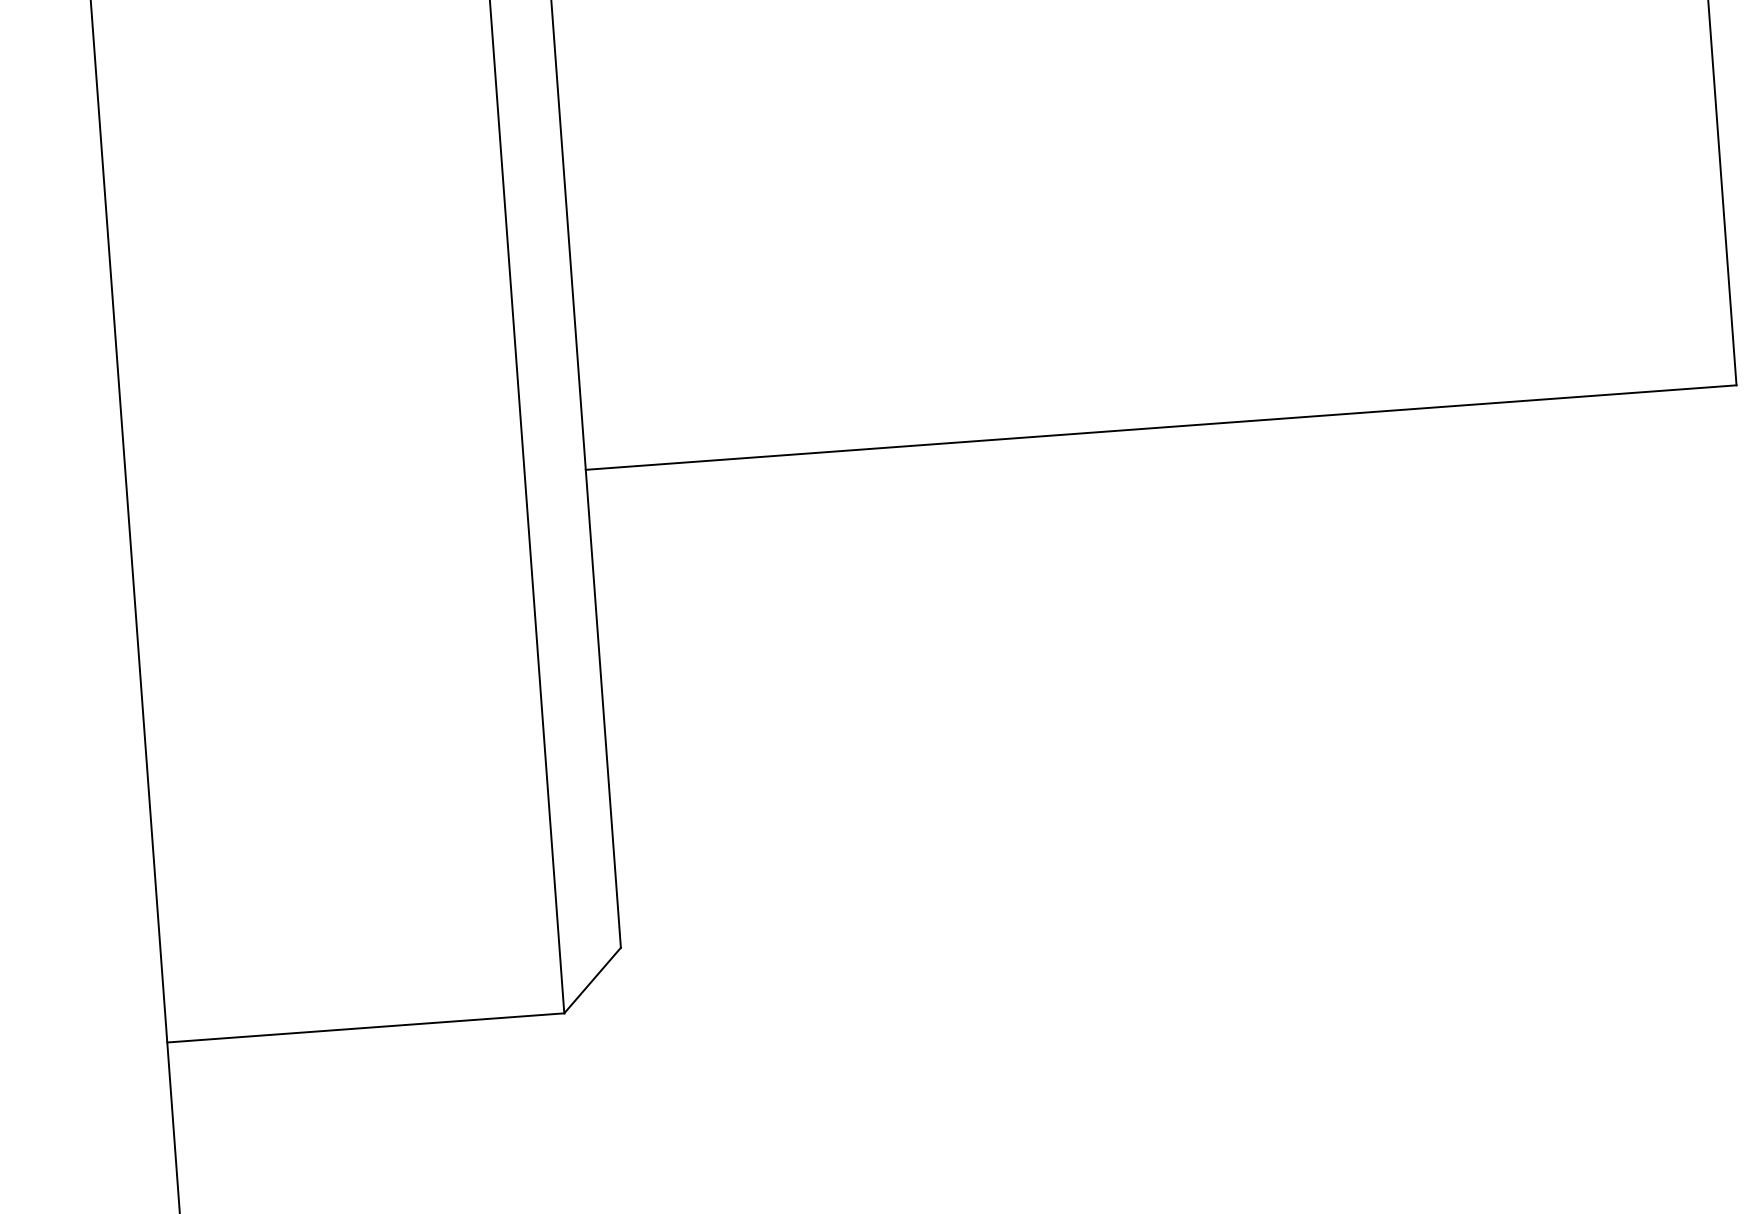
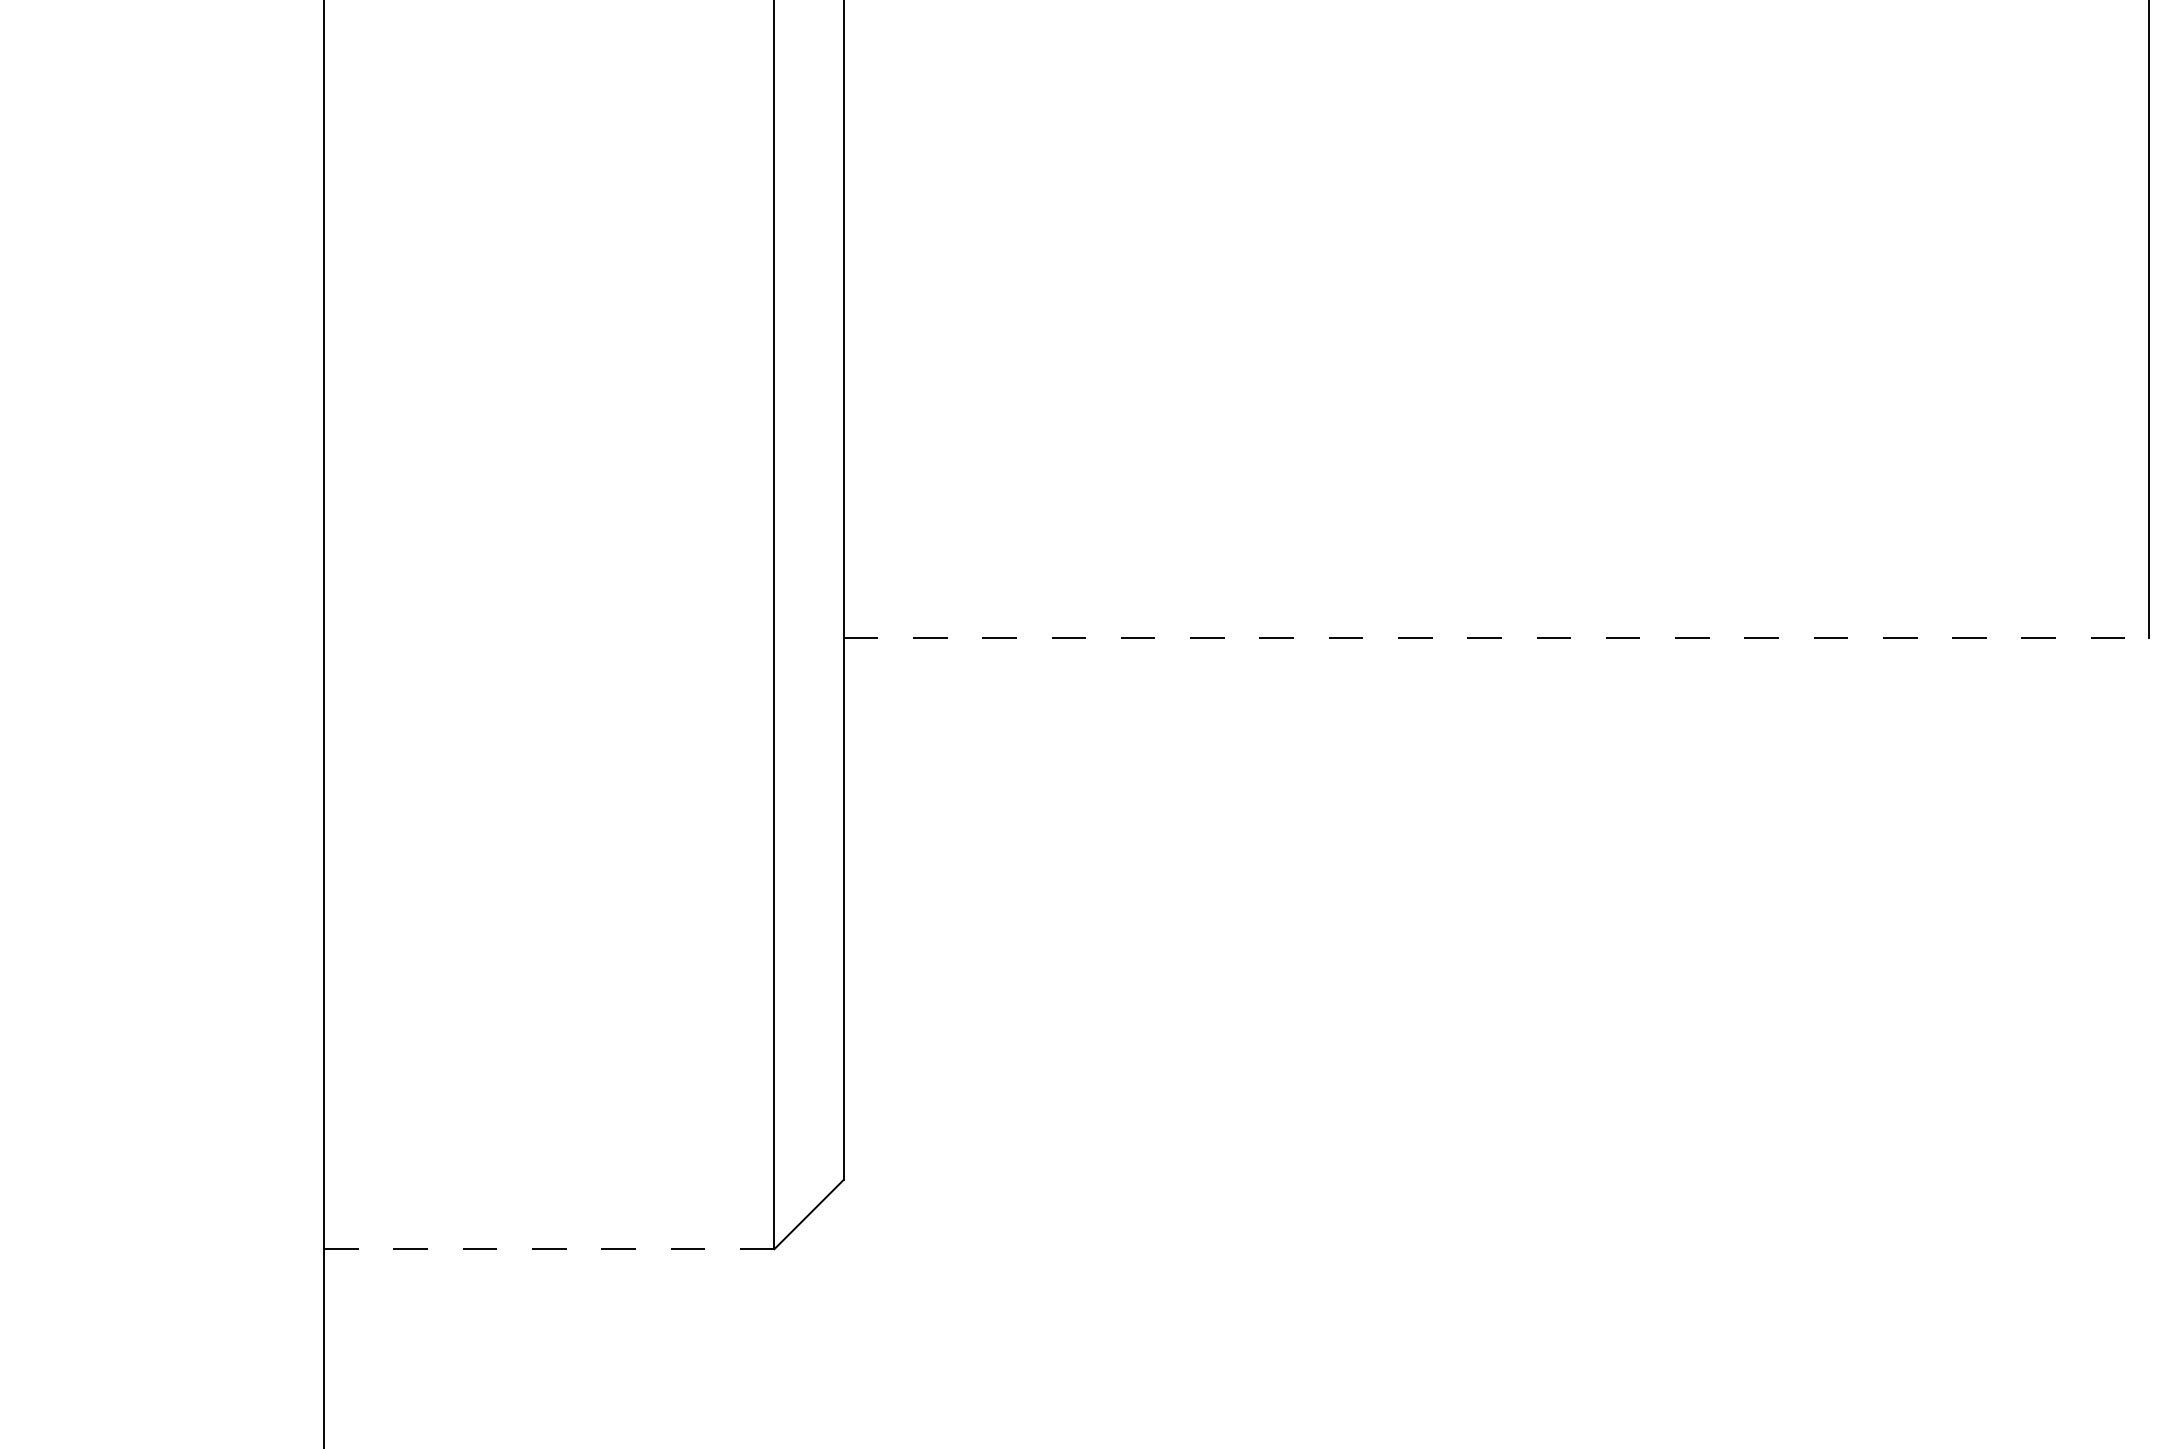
line: (1161, 427) -> (1496, 637), solid -> dashed
line: (366, 1028) -> (549, 1249), solid -> dashed

